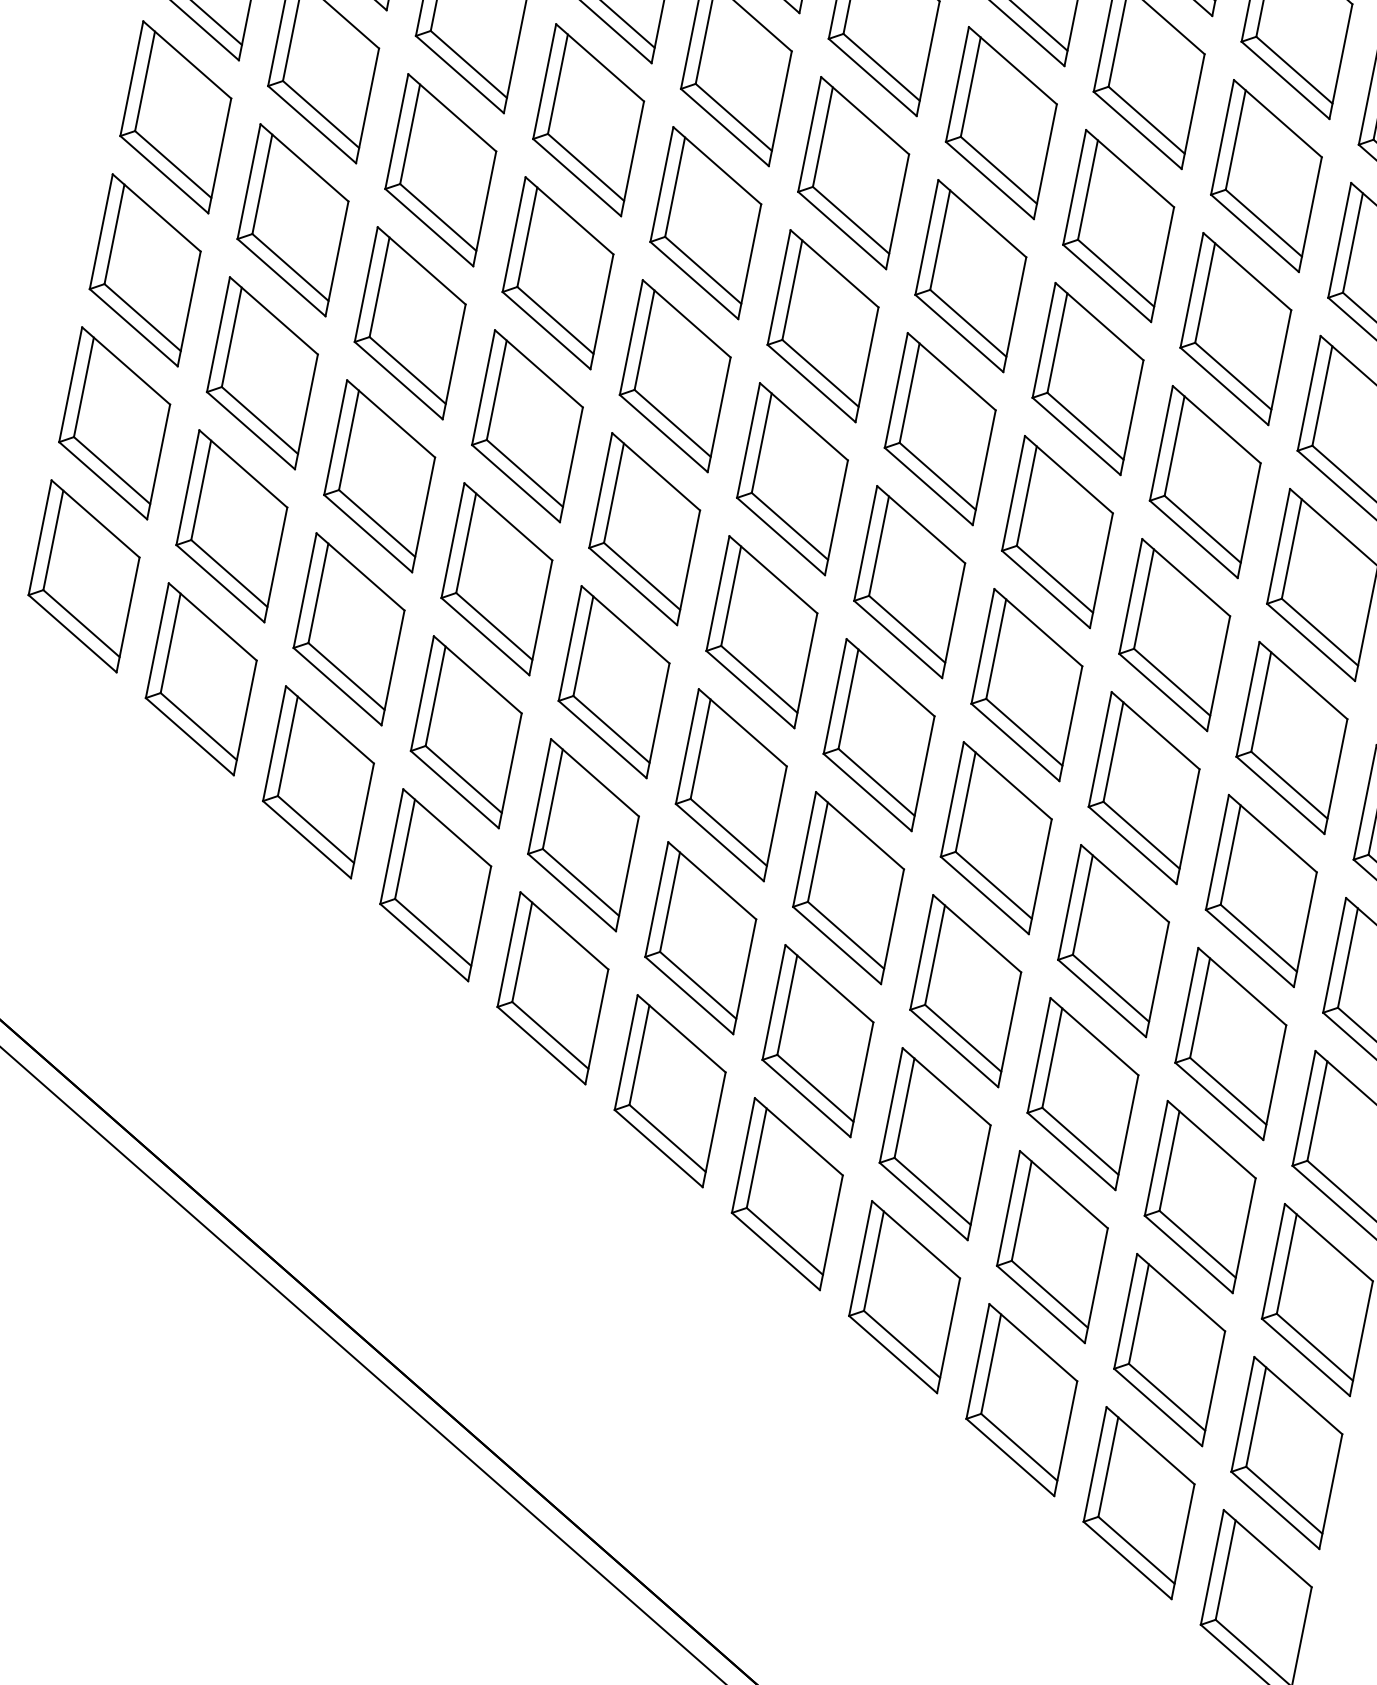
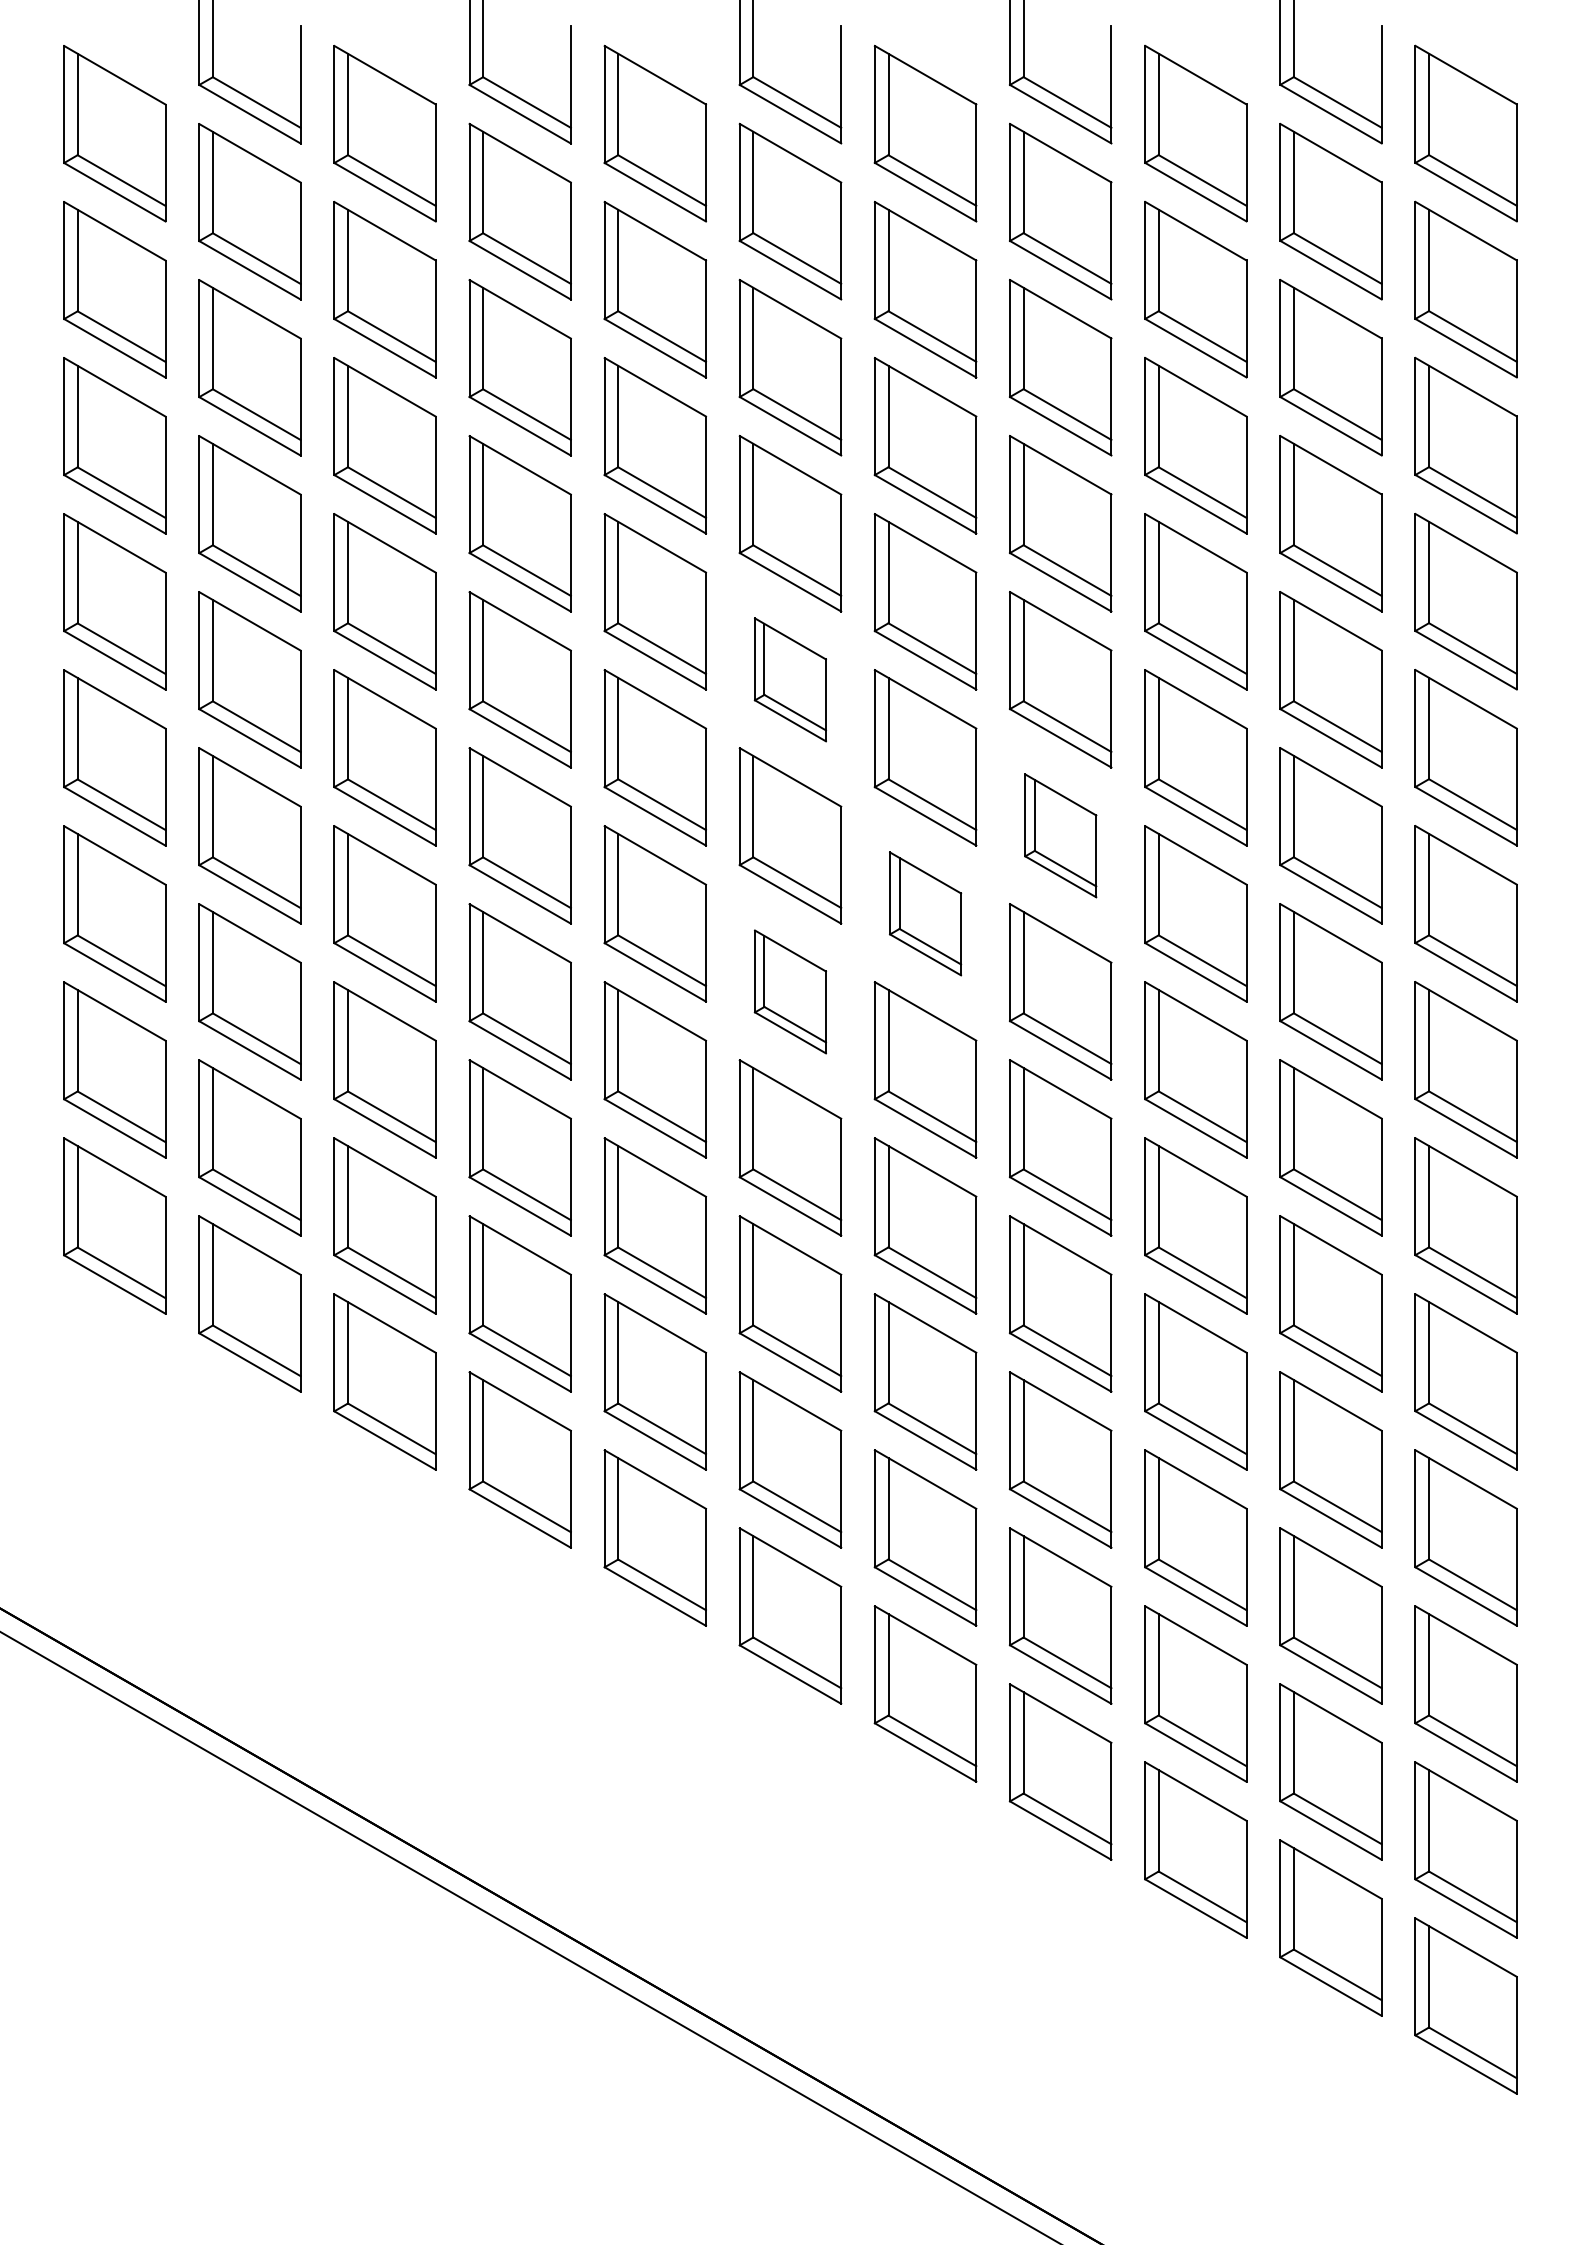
part: (853, 172) -> (790, 679), size x0.7
part: (1087, 378) -> (1060, 835), size x0.7
part: (940, 428) -> (925, 913), size x0.7
part: (792, 478) -> (790, 991), size x0.7

